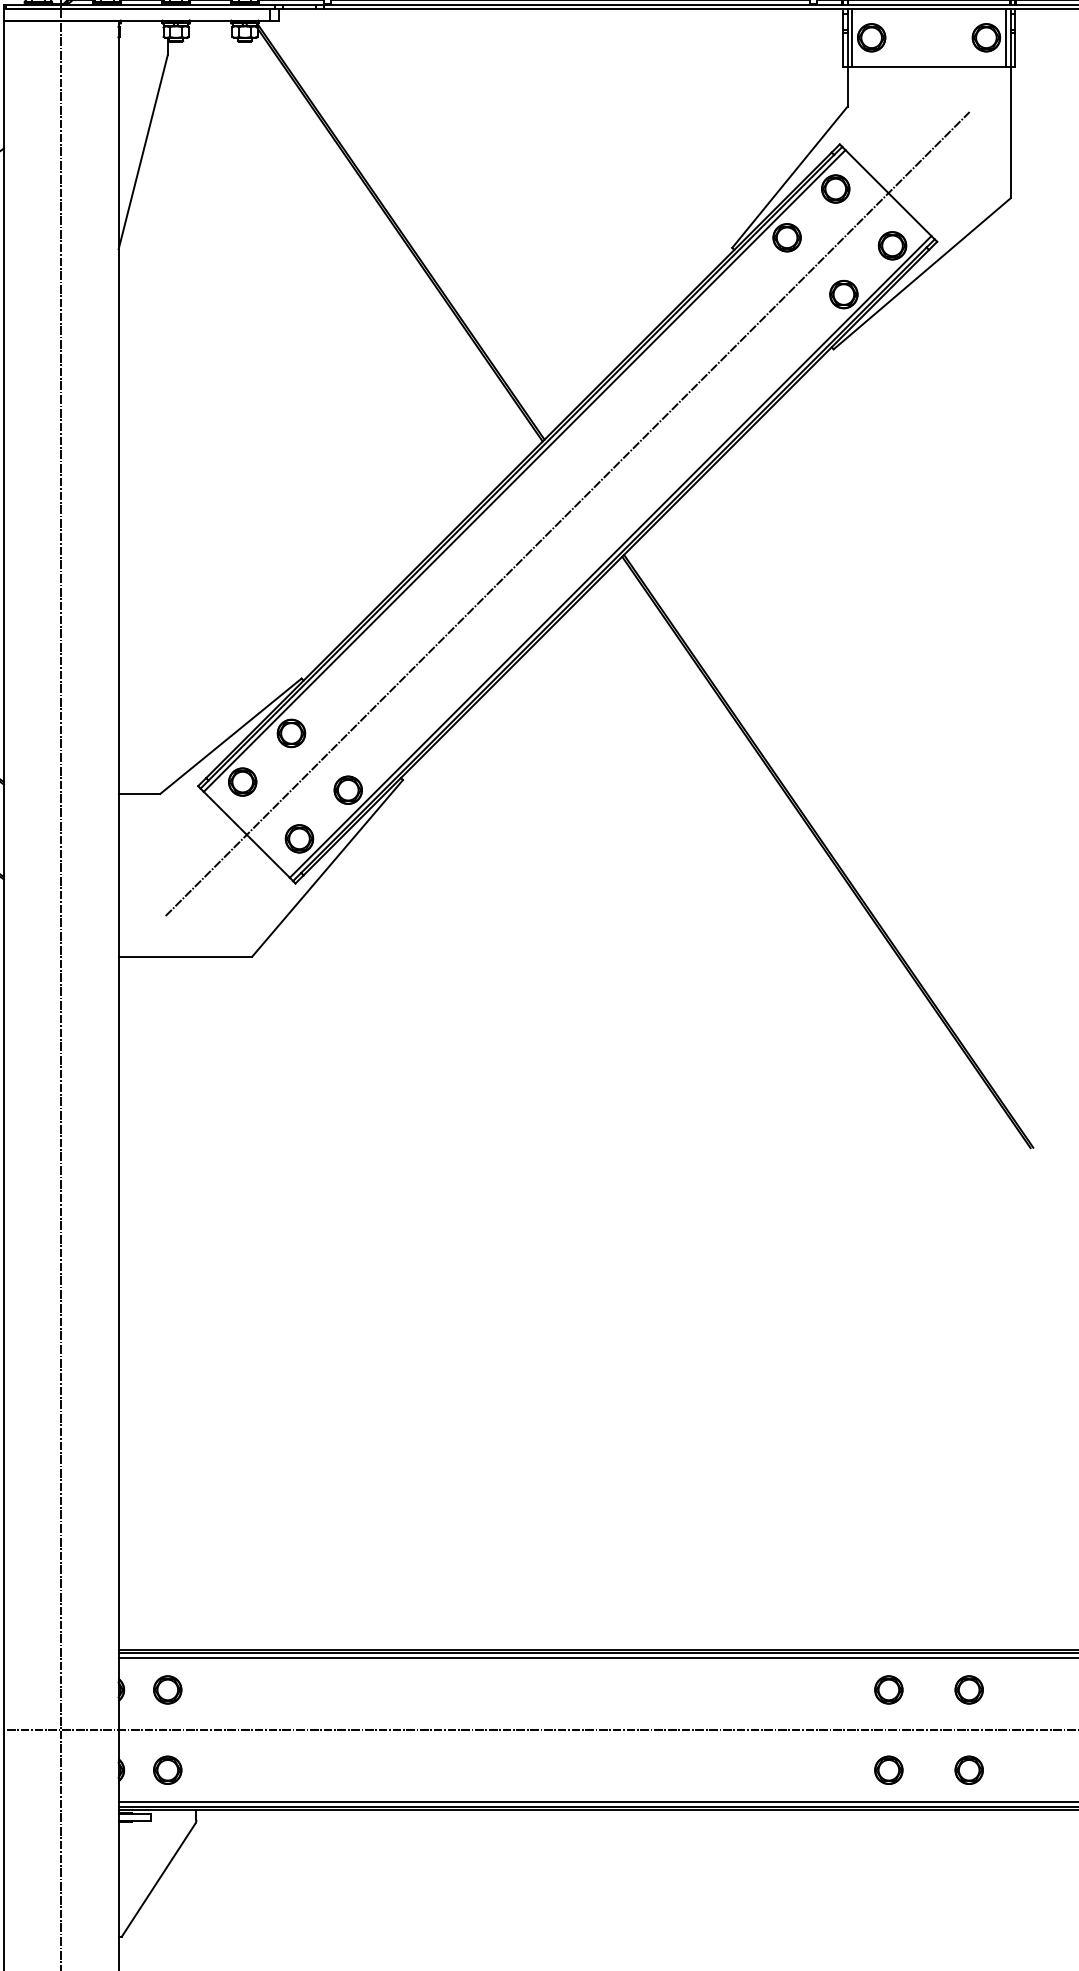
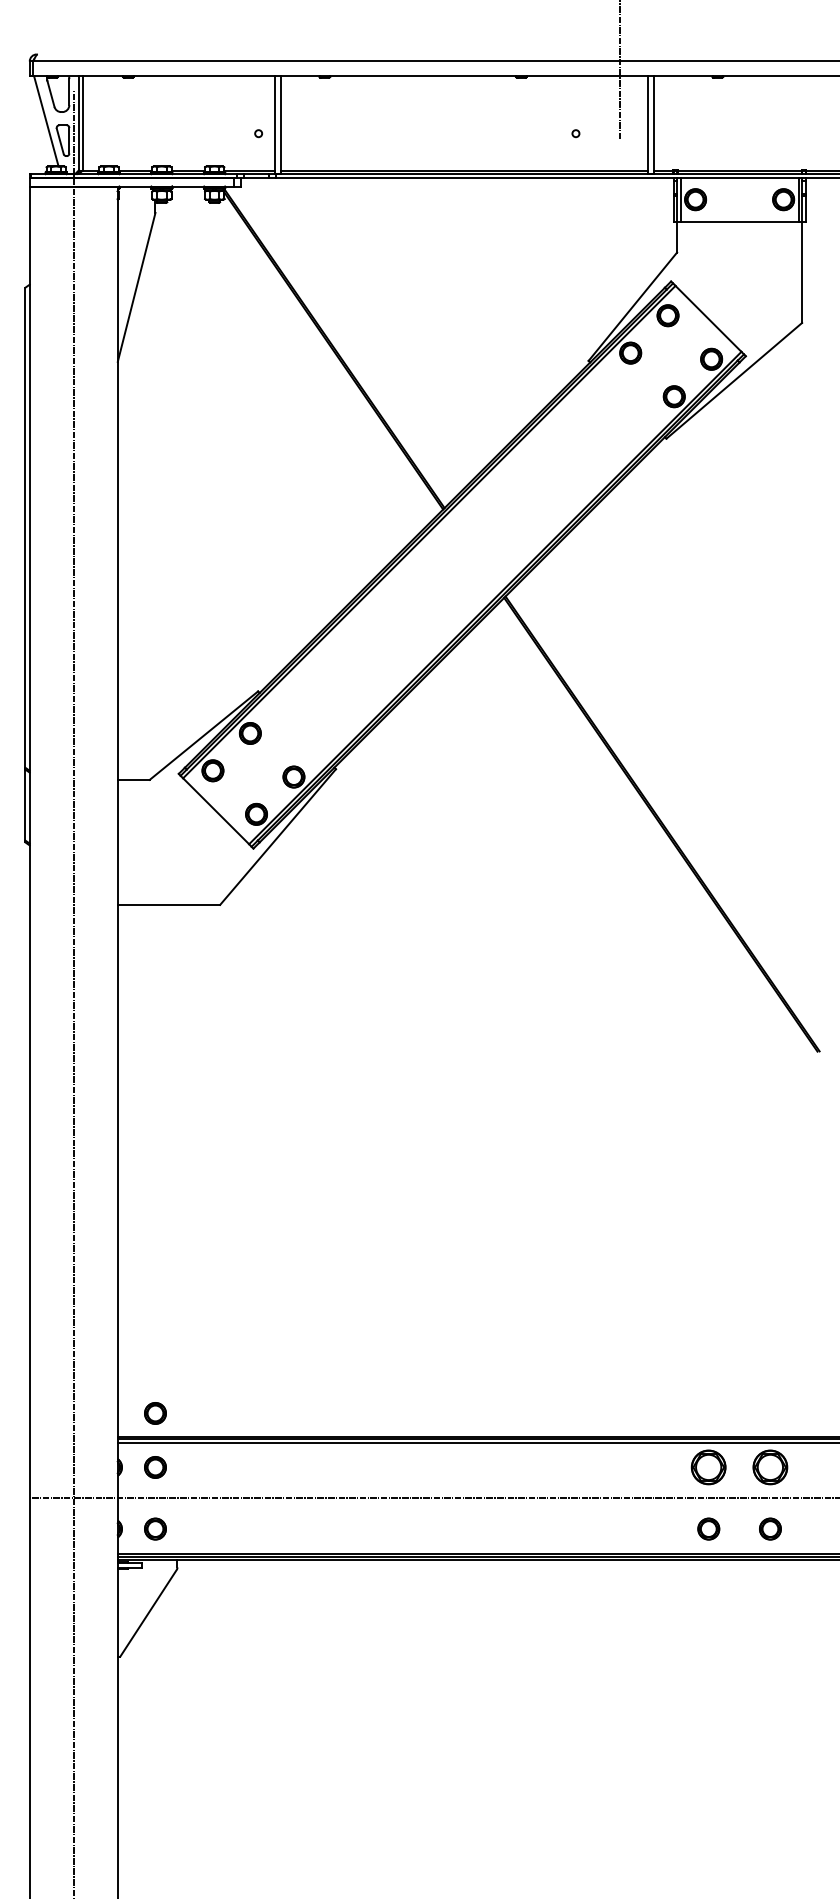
line: (566, 513) -> (461, 564), removed
part: (167, 1619) -> (155, 1413), added
part: (888, 1690) -> (708, 1467), size x1.6
part: (969, 1690) -> (770, 1467), size x1.6

